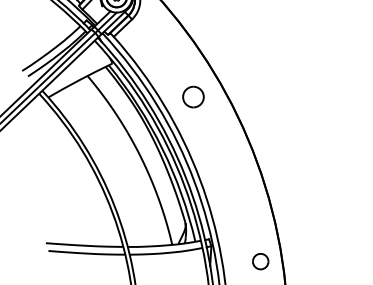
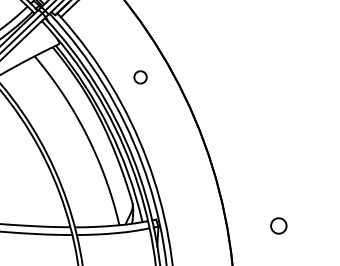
part: (193, 96) -> (140, 76), size x0.6
part: (260, 261) -> (278, 225), moved

